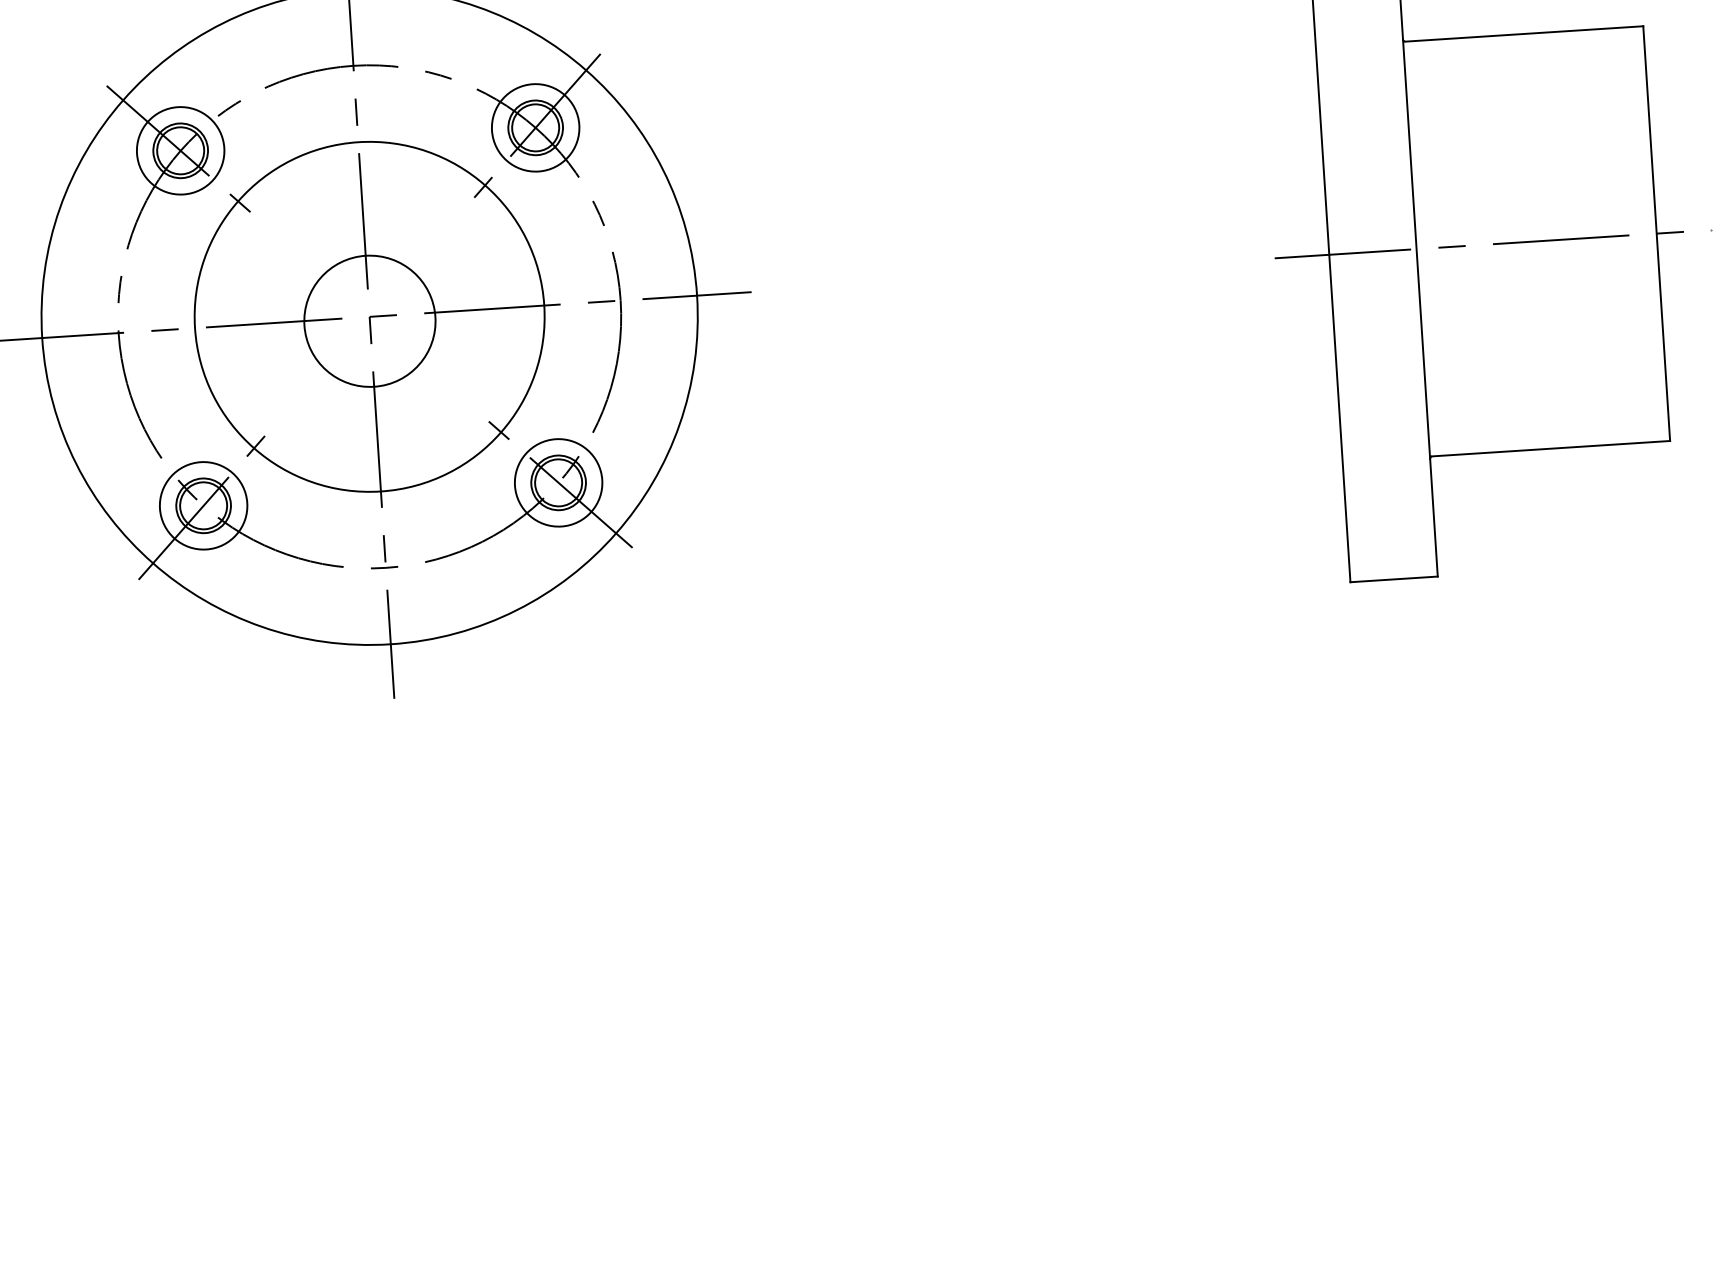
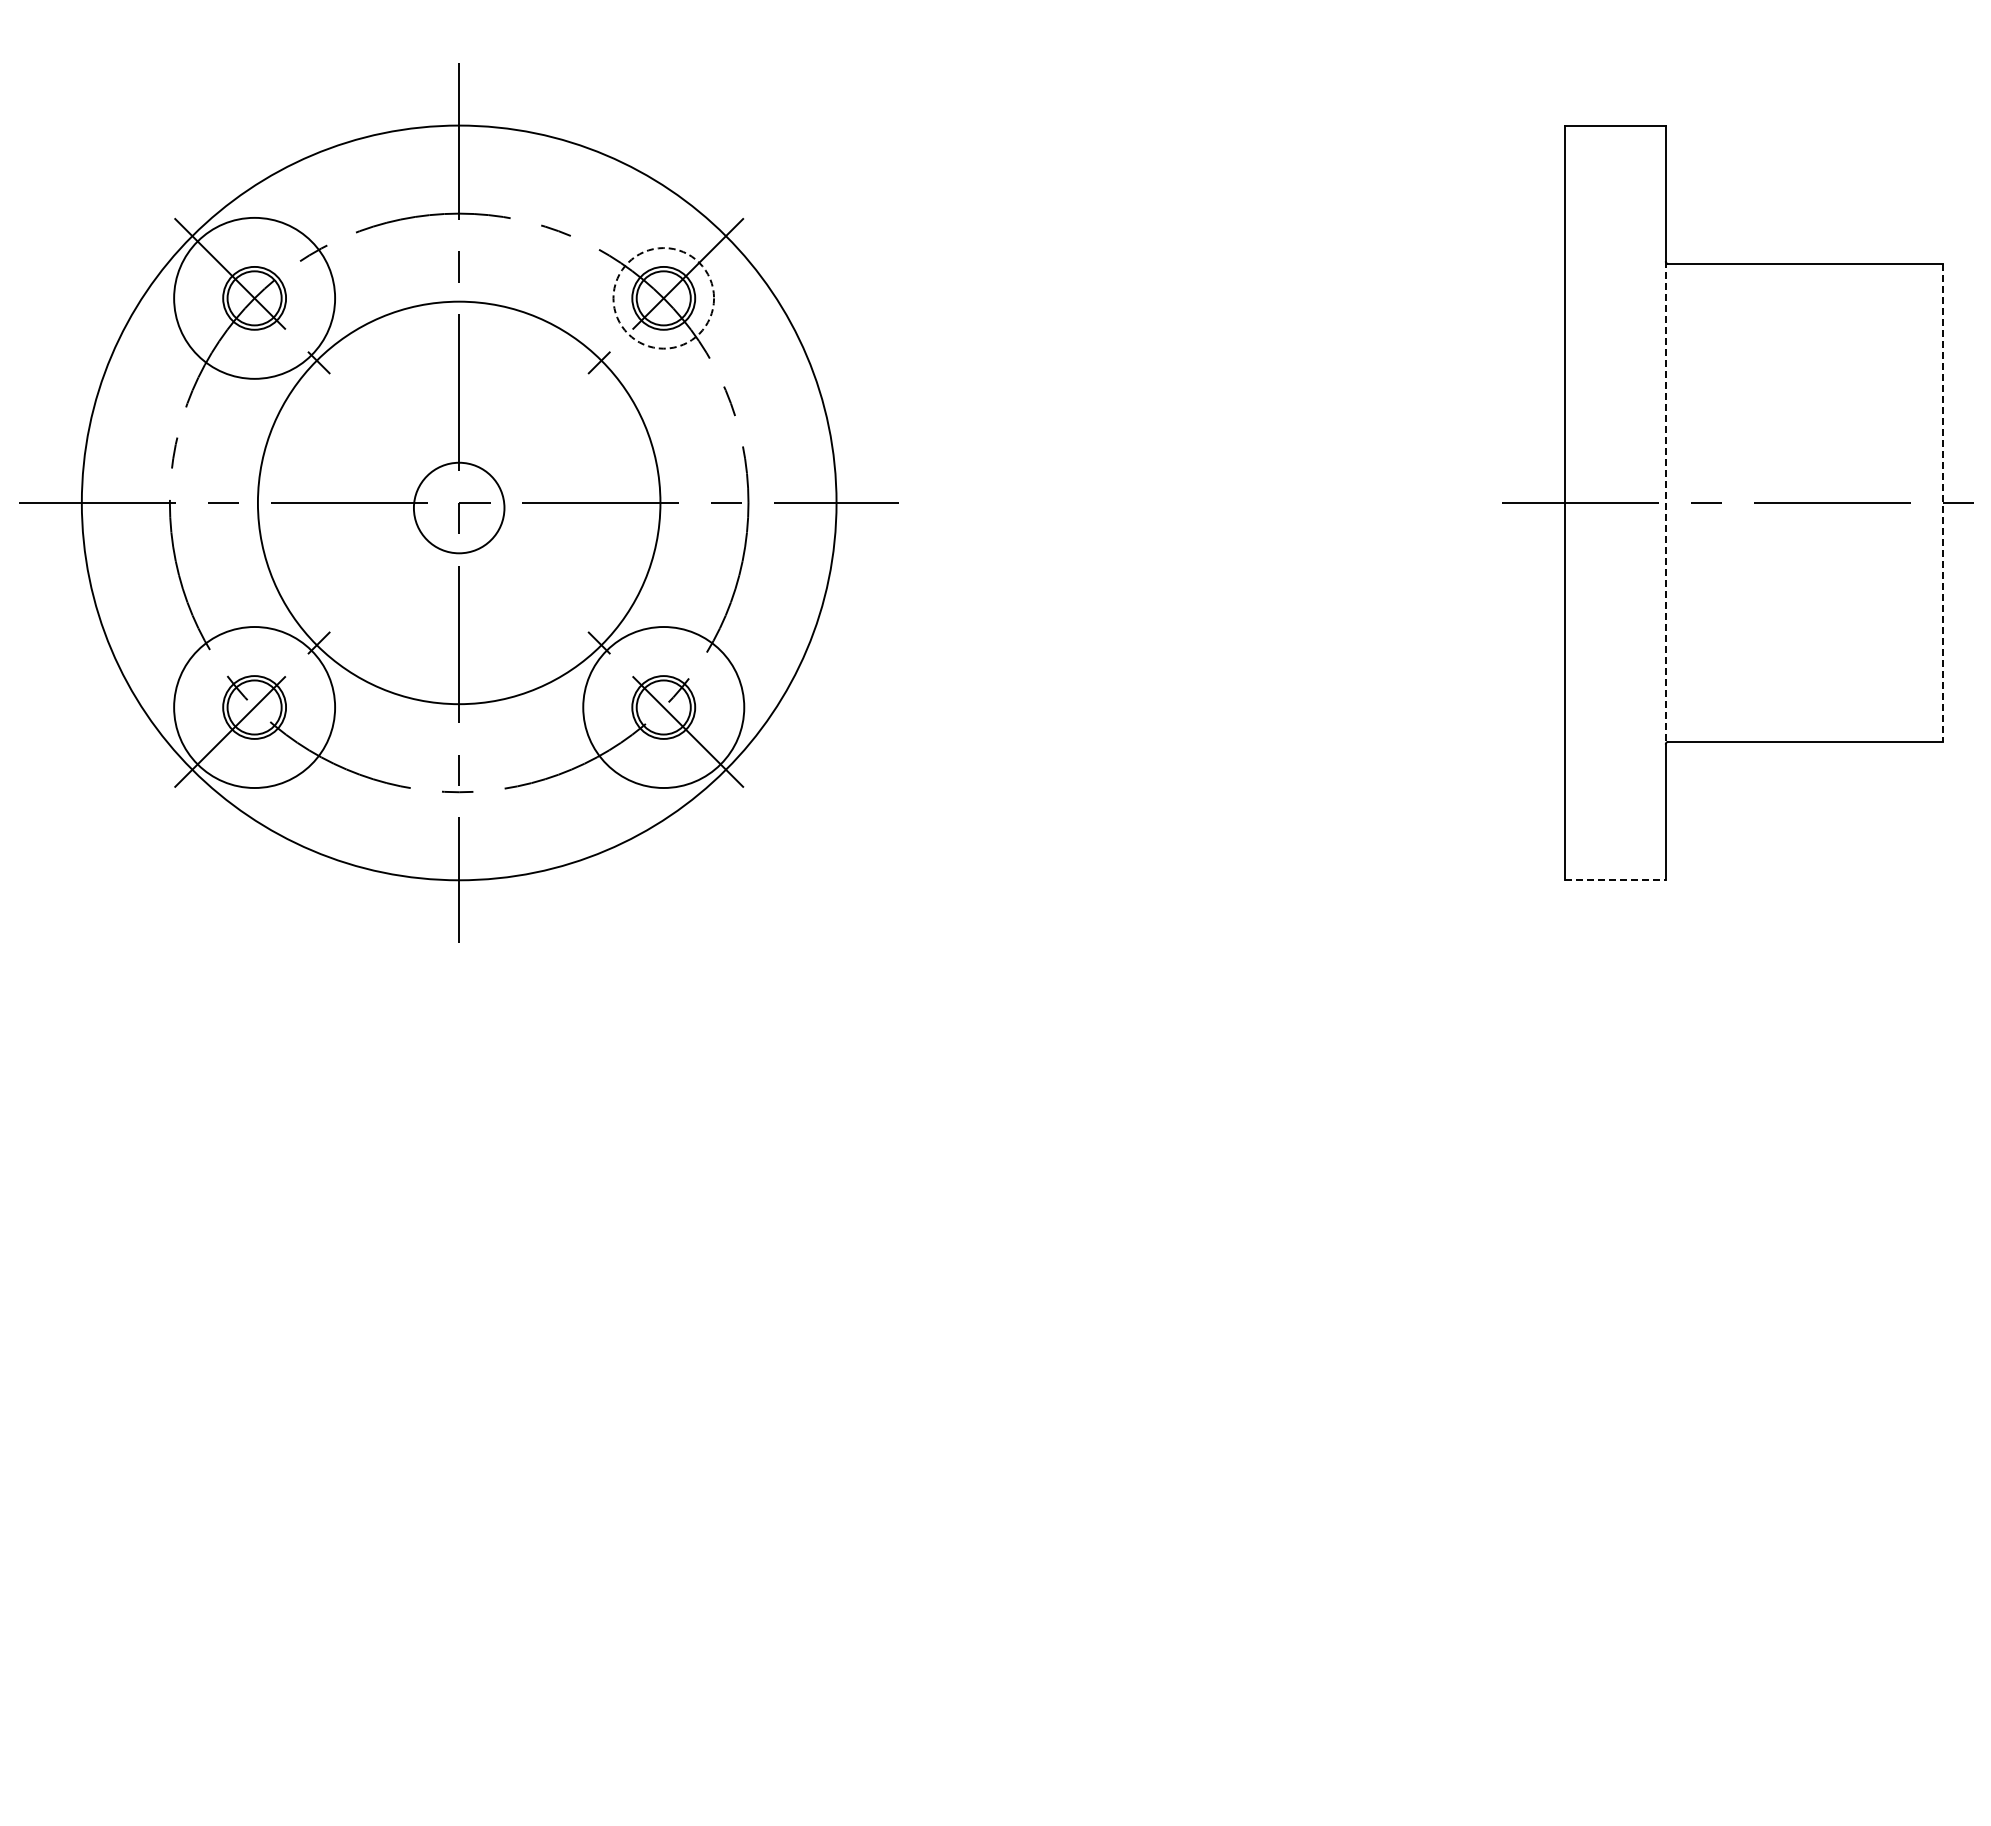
circle: (535, 128) -> (663, 298), solid -> dashed
circle: (180, 150) -> (254, 298), size x1.6
line: (1656, 233) -> (1942, 502), solid -> dashed
line: (1416, 248) -> (1665, 502), solid -> dashed
circle: (369, 320) -> (458, 507), size x0.6
circle: (558, 482) -> (663, 707), size x1.6
circle: (203, 505) -> (254, 707), size x1.6
line: (1394, 579) -> (1615, 880), solid -> dashed

